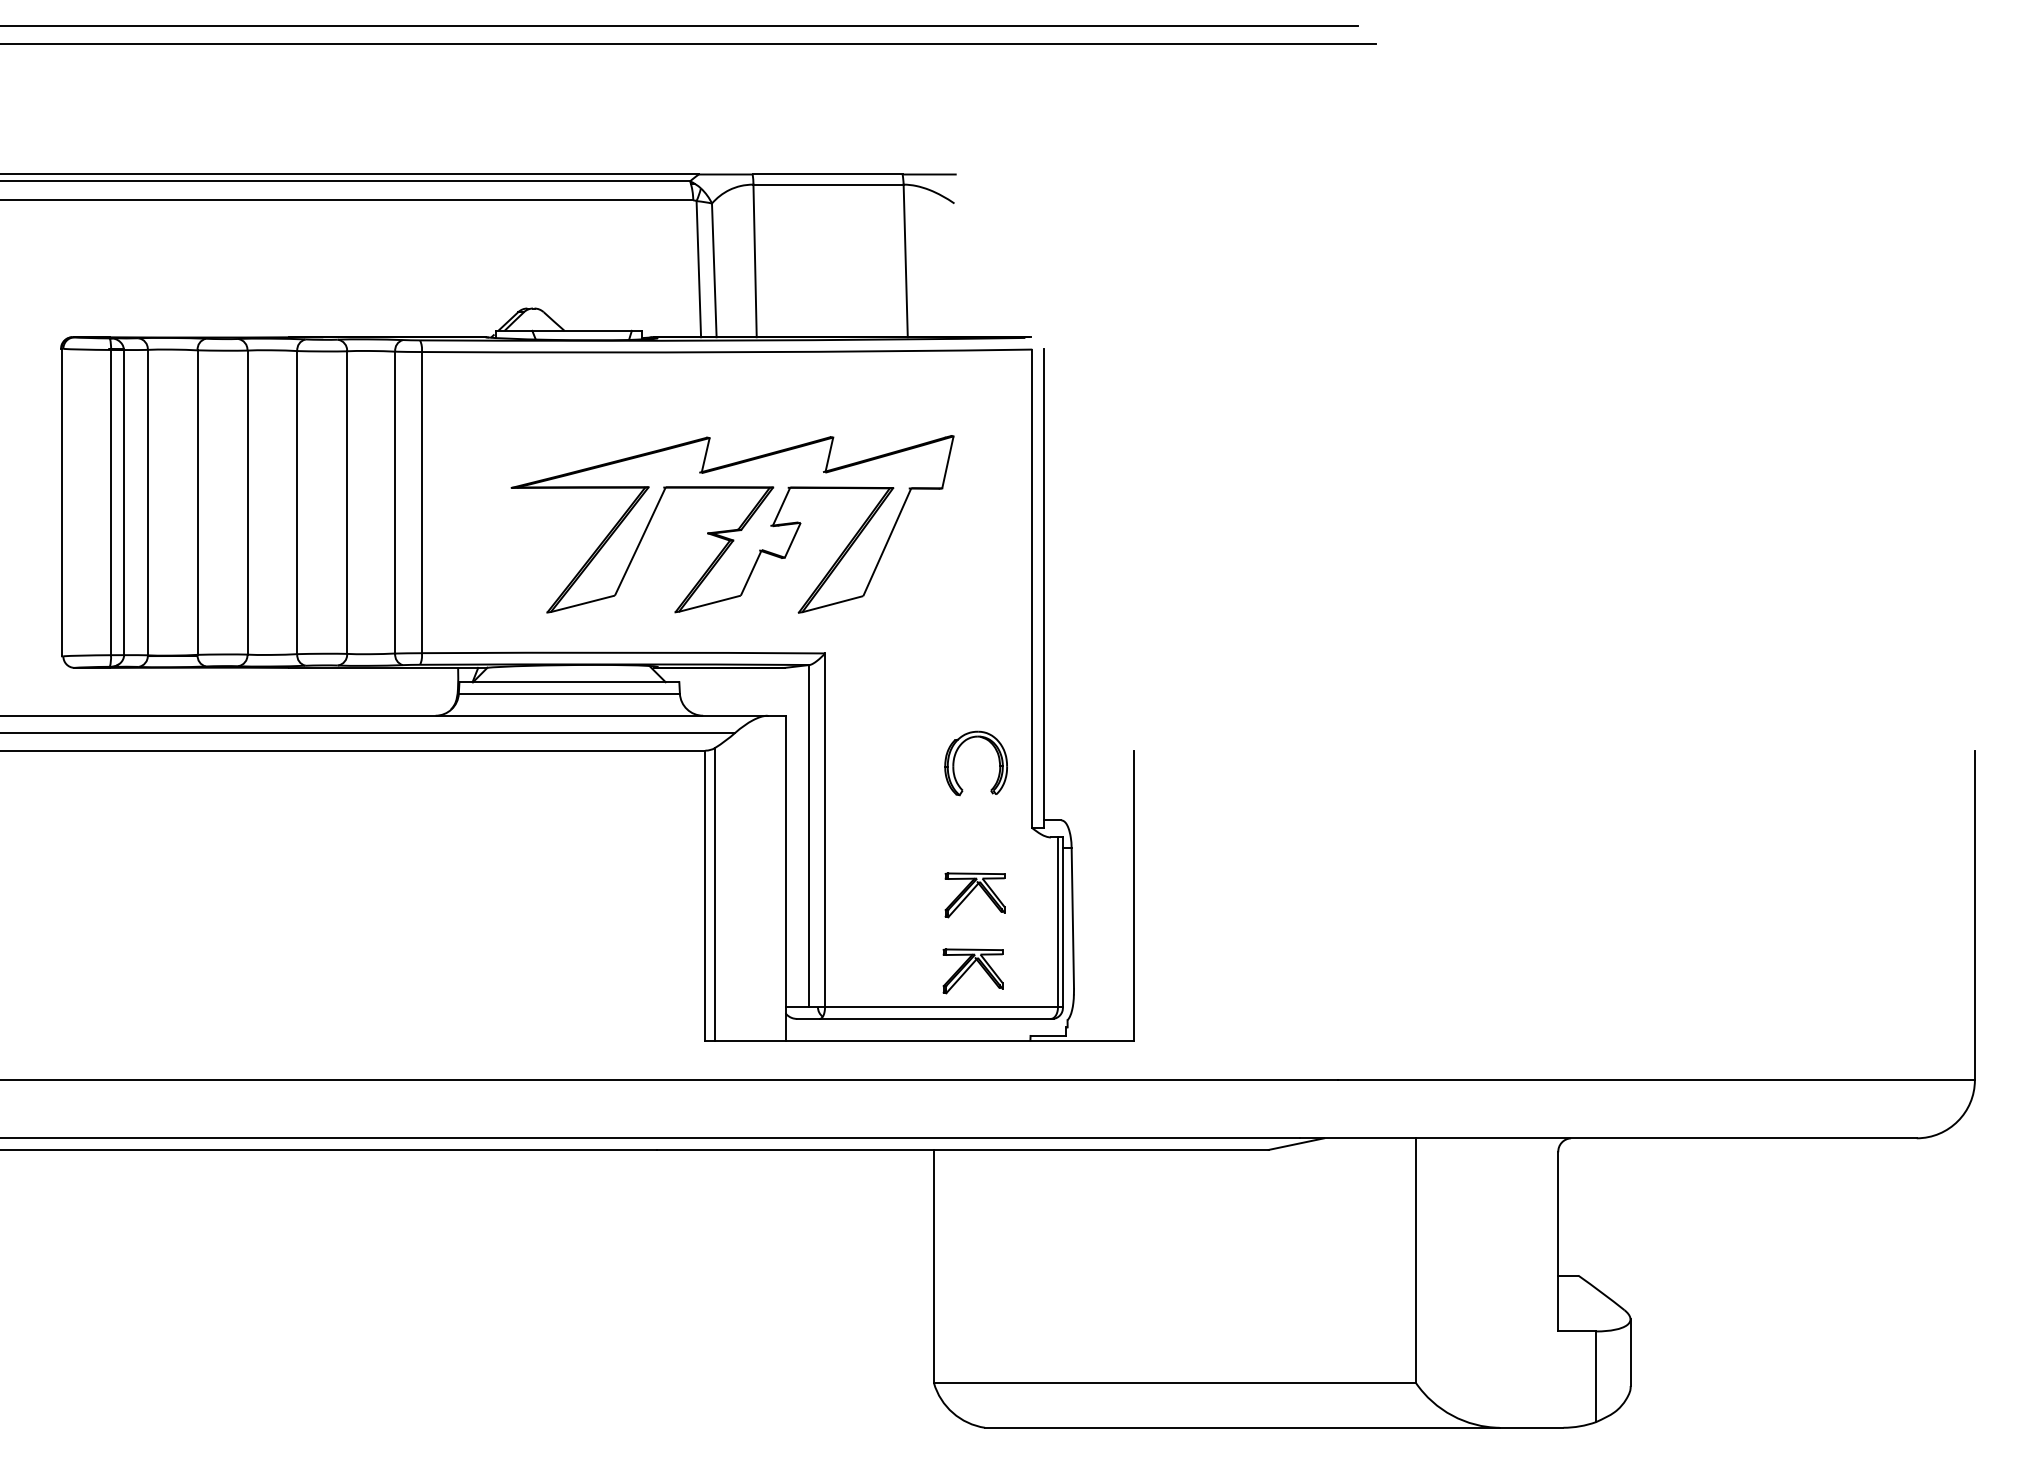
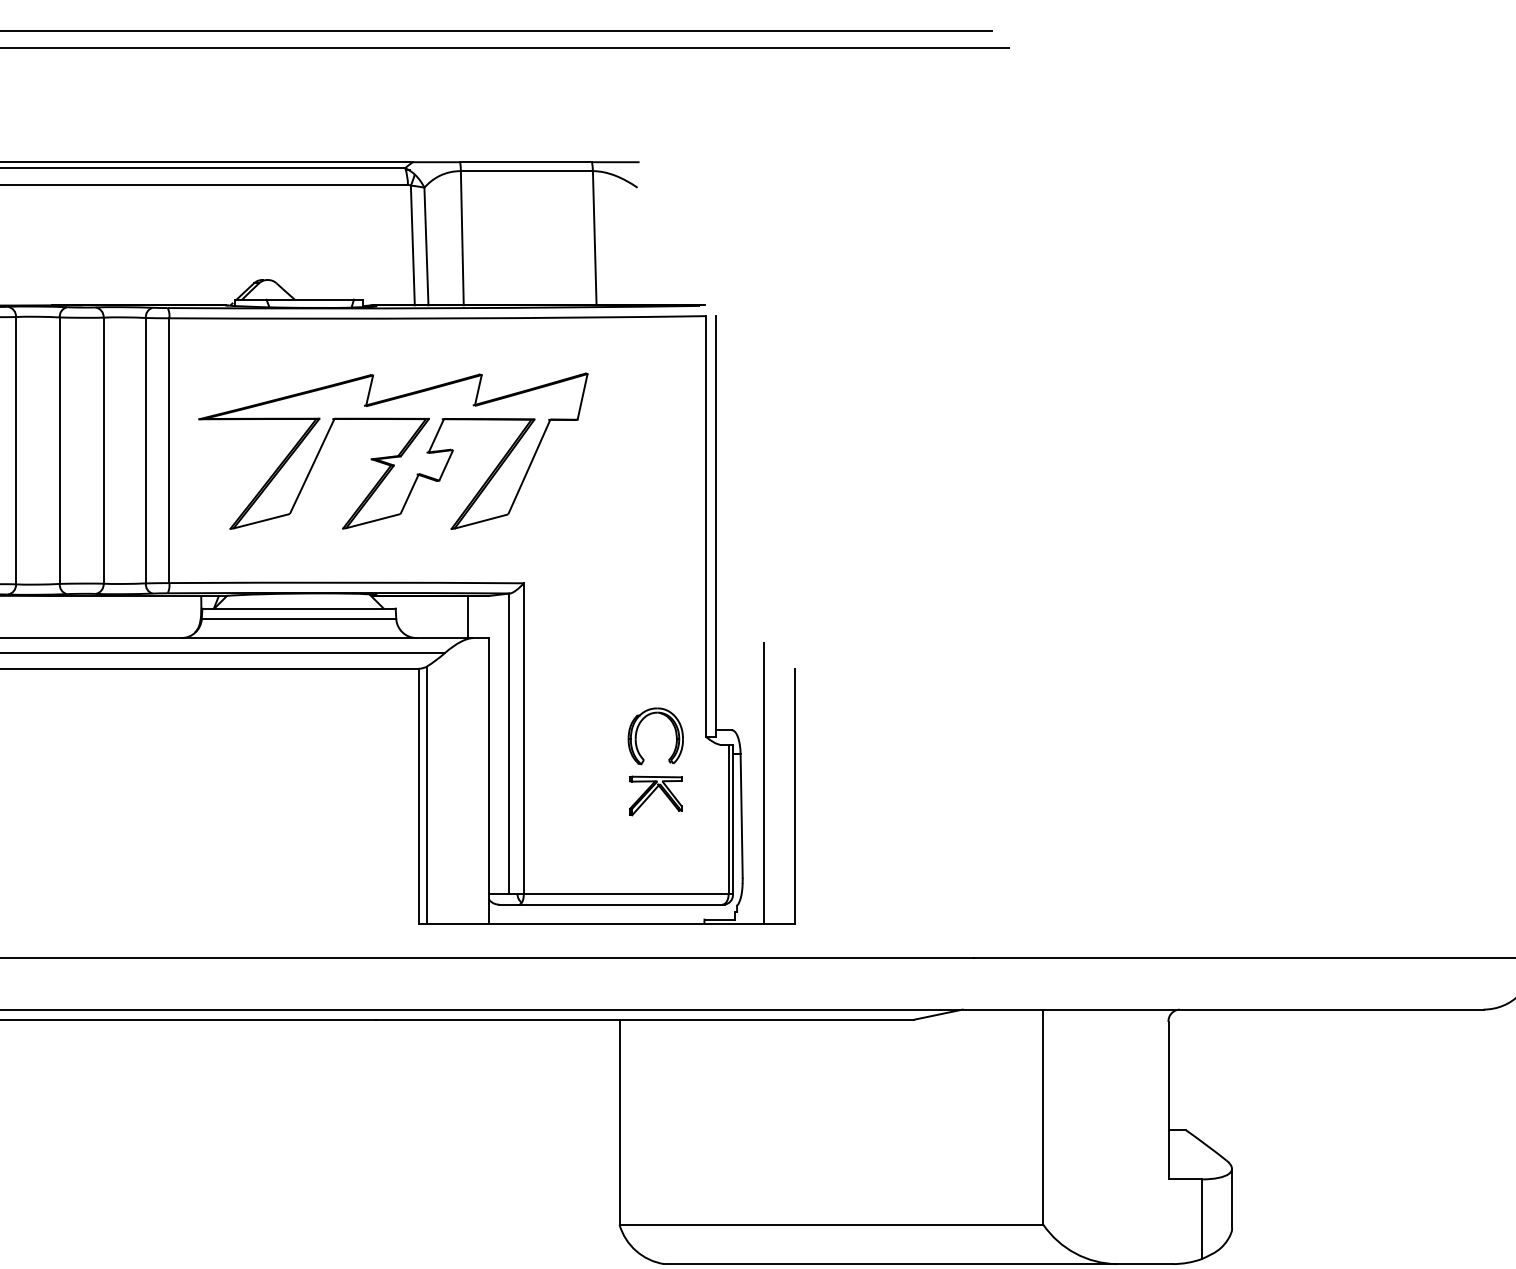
part: (732, 524) -> (393, 451), moved
line: (761, 691) -> (467, 616), added
part: (955, 757) -> (637, 731), moved
line: (1098, 880) -> (764, 782), added
part: (972, 971) -> (653, 862), removed

